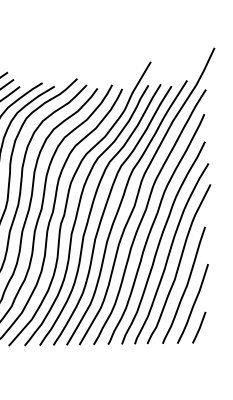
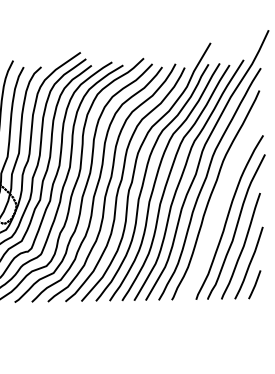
curve: (160, 242) -> (219, 207), removed

